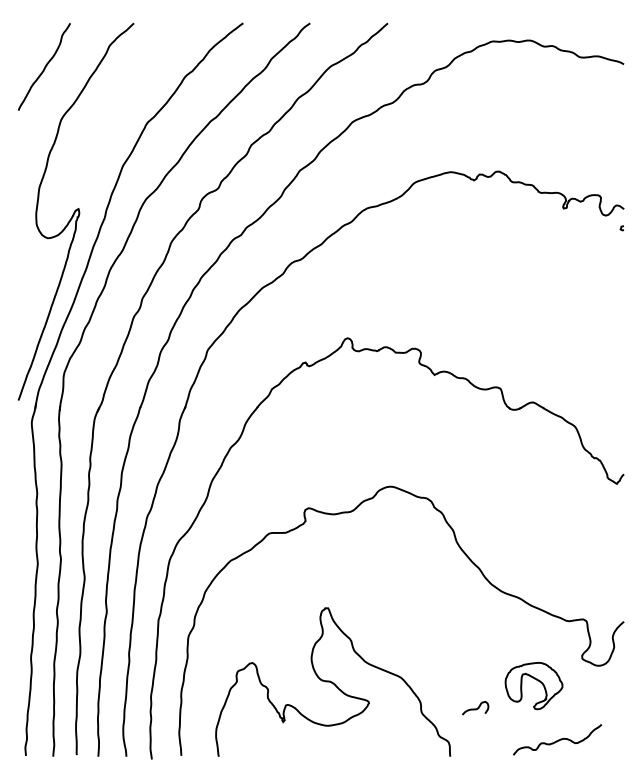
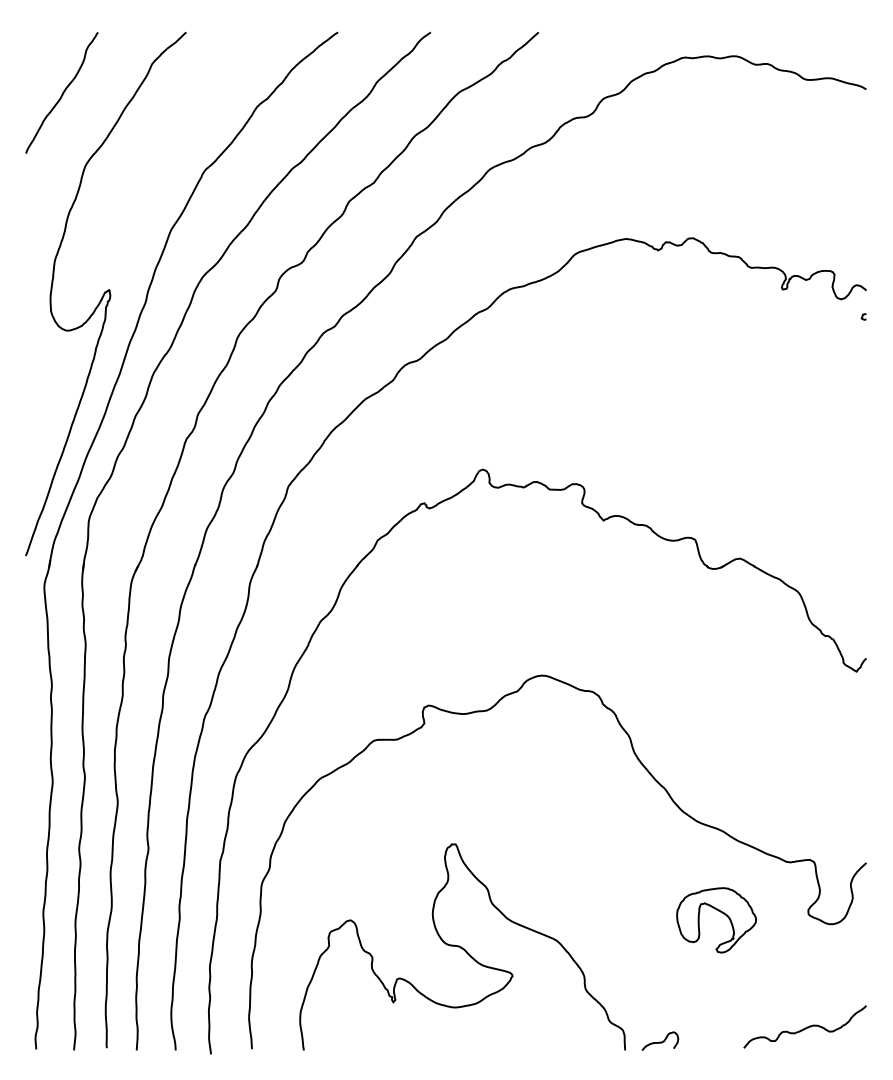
part: (536, 680) -> (720, 912), moved
curve: (475, 708) -> (660, 1041), moved
curve: (557, 740) -> (805, 1027), moved

